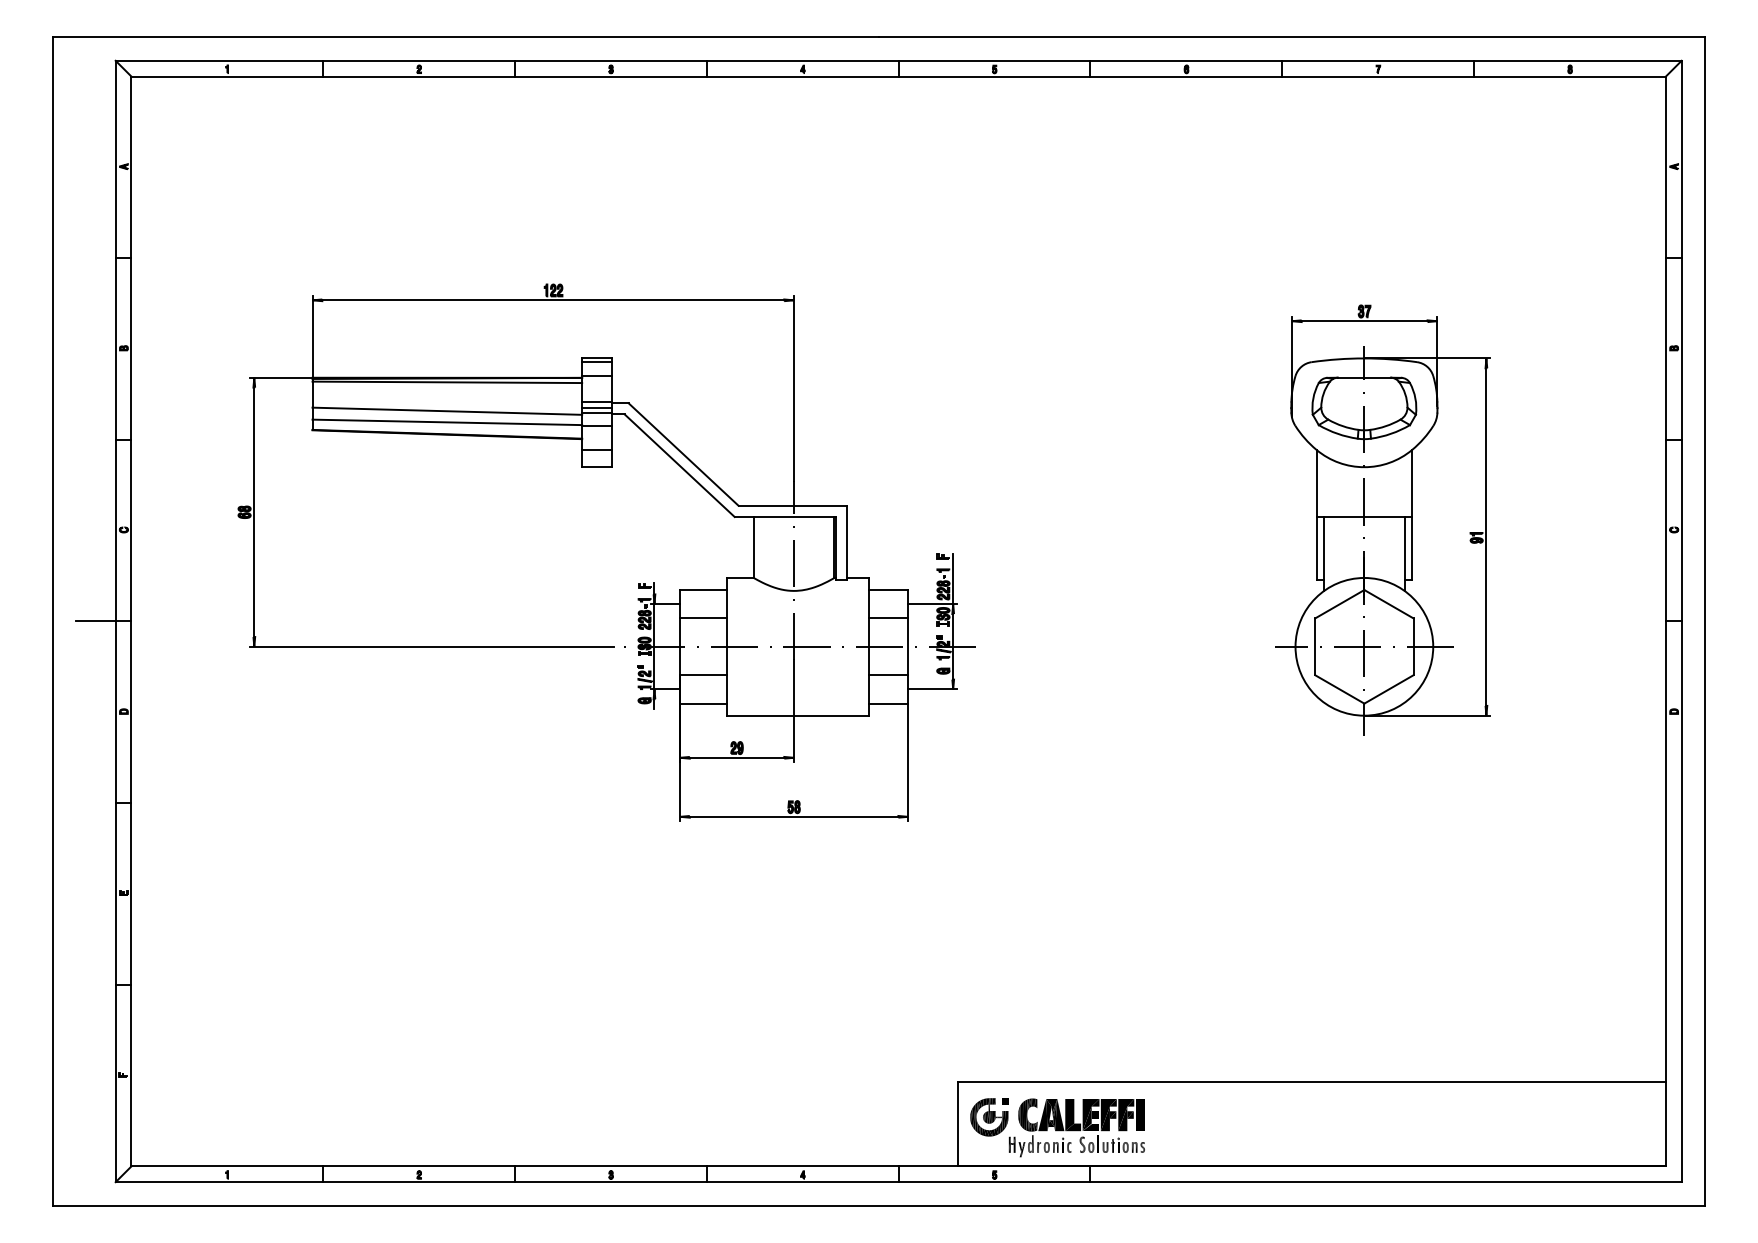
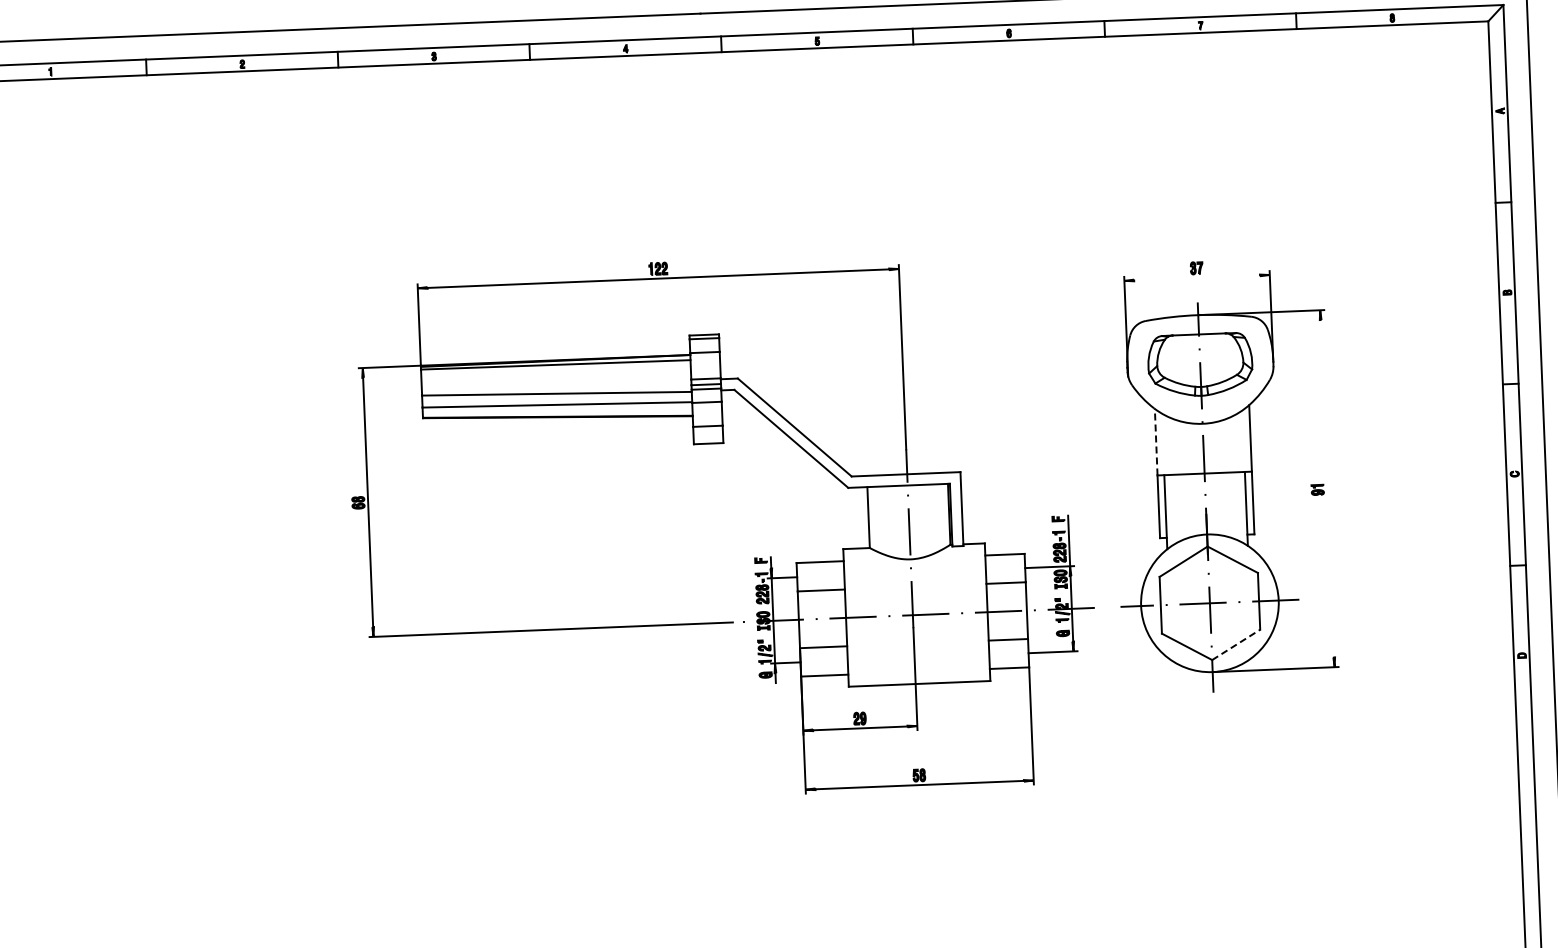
line: (1364, 321) -> (1196, 278), removed
line: (1317, 483) -> (1156, 441), solid -> dashed
line: (1486, 536) -> (1327, 488), removed
part: (638, 583) -> (754, 558), moved
line: (1389, 689) -> (1236, 644), solid -> dashed

